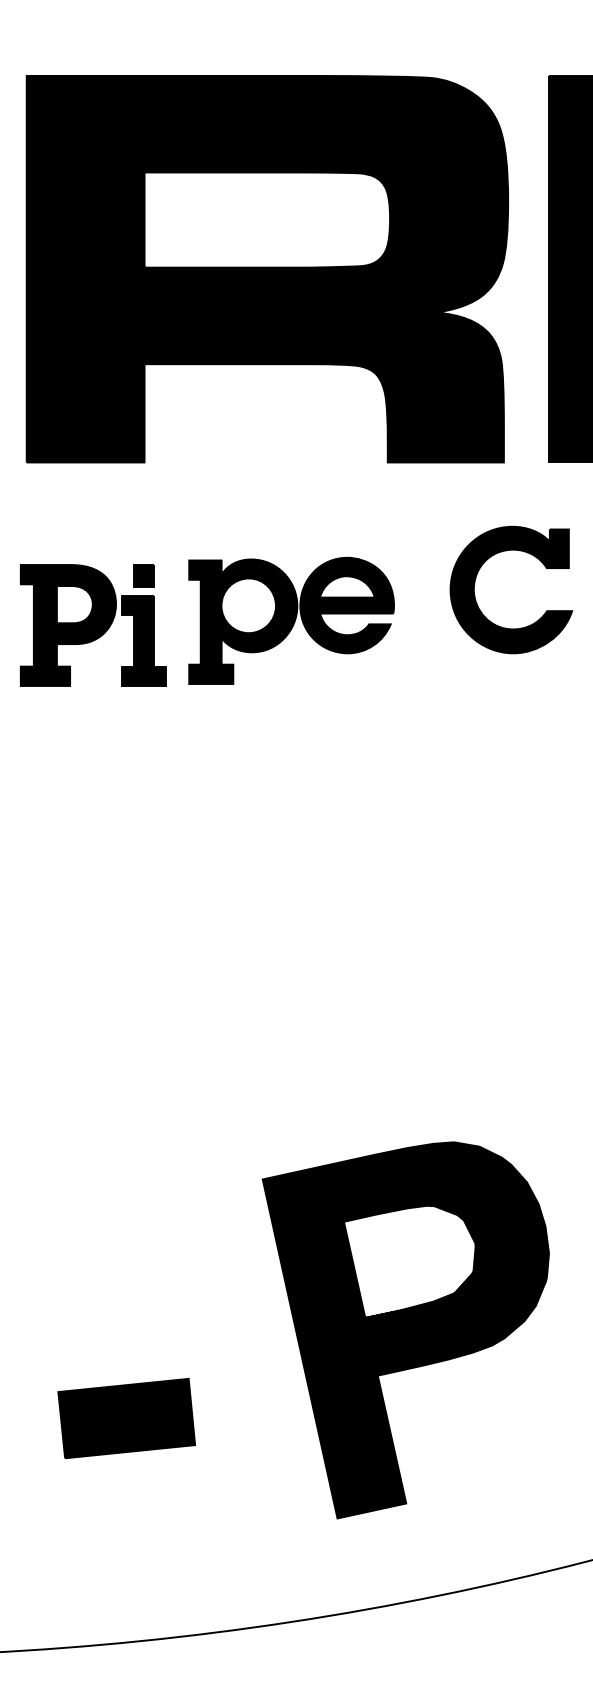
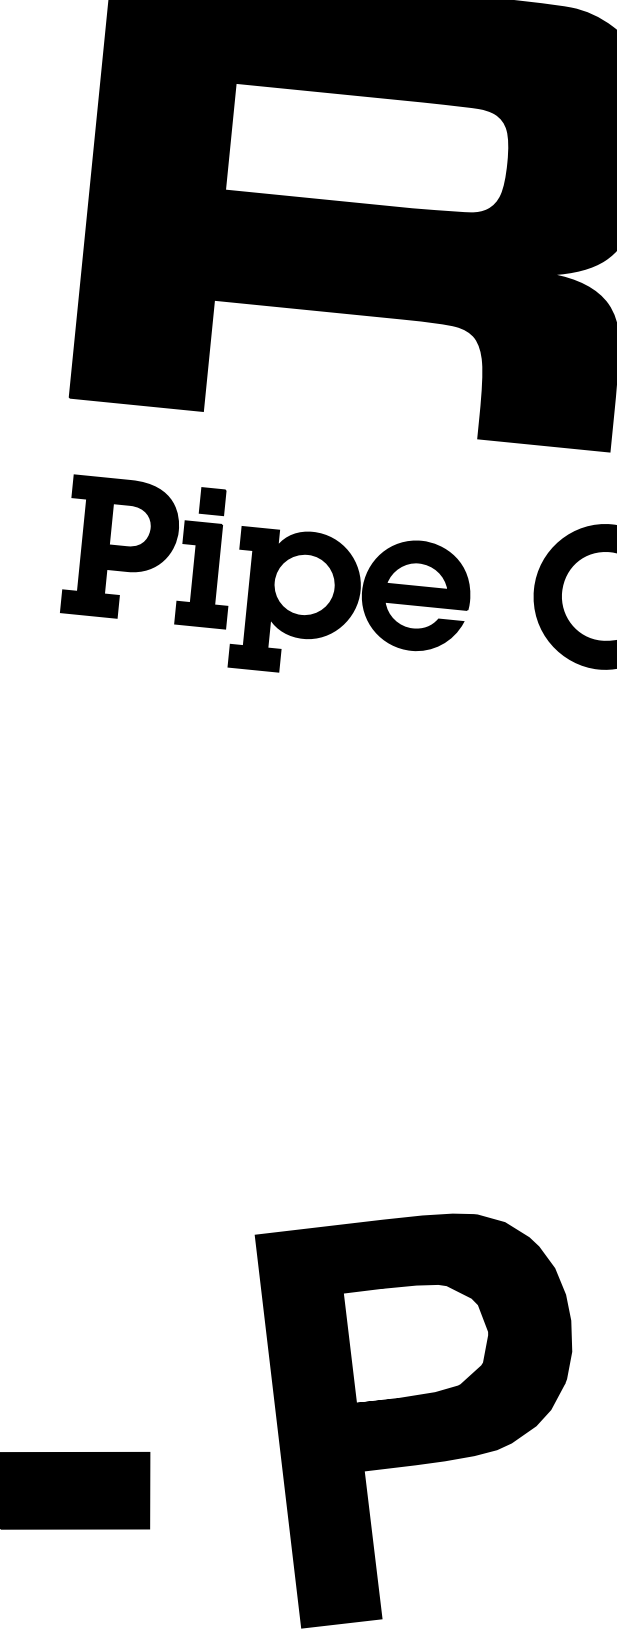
part: (92, 625) -> (148, 551), moved

